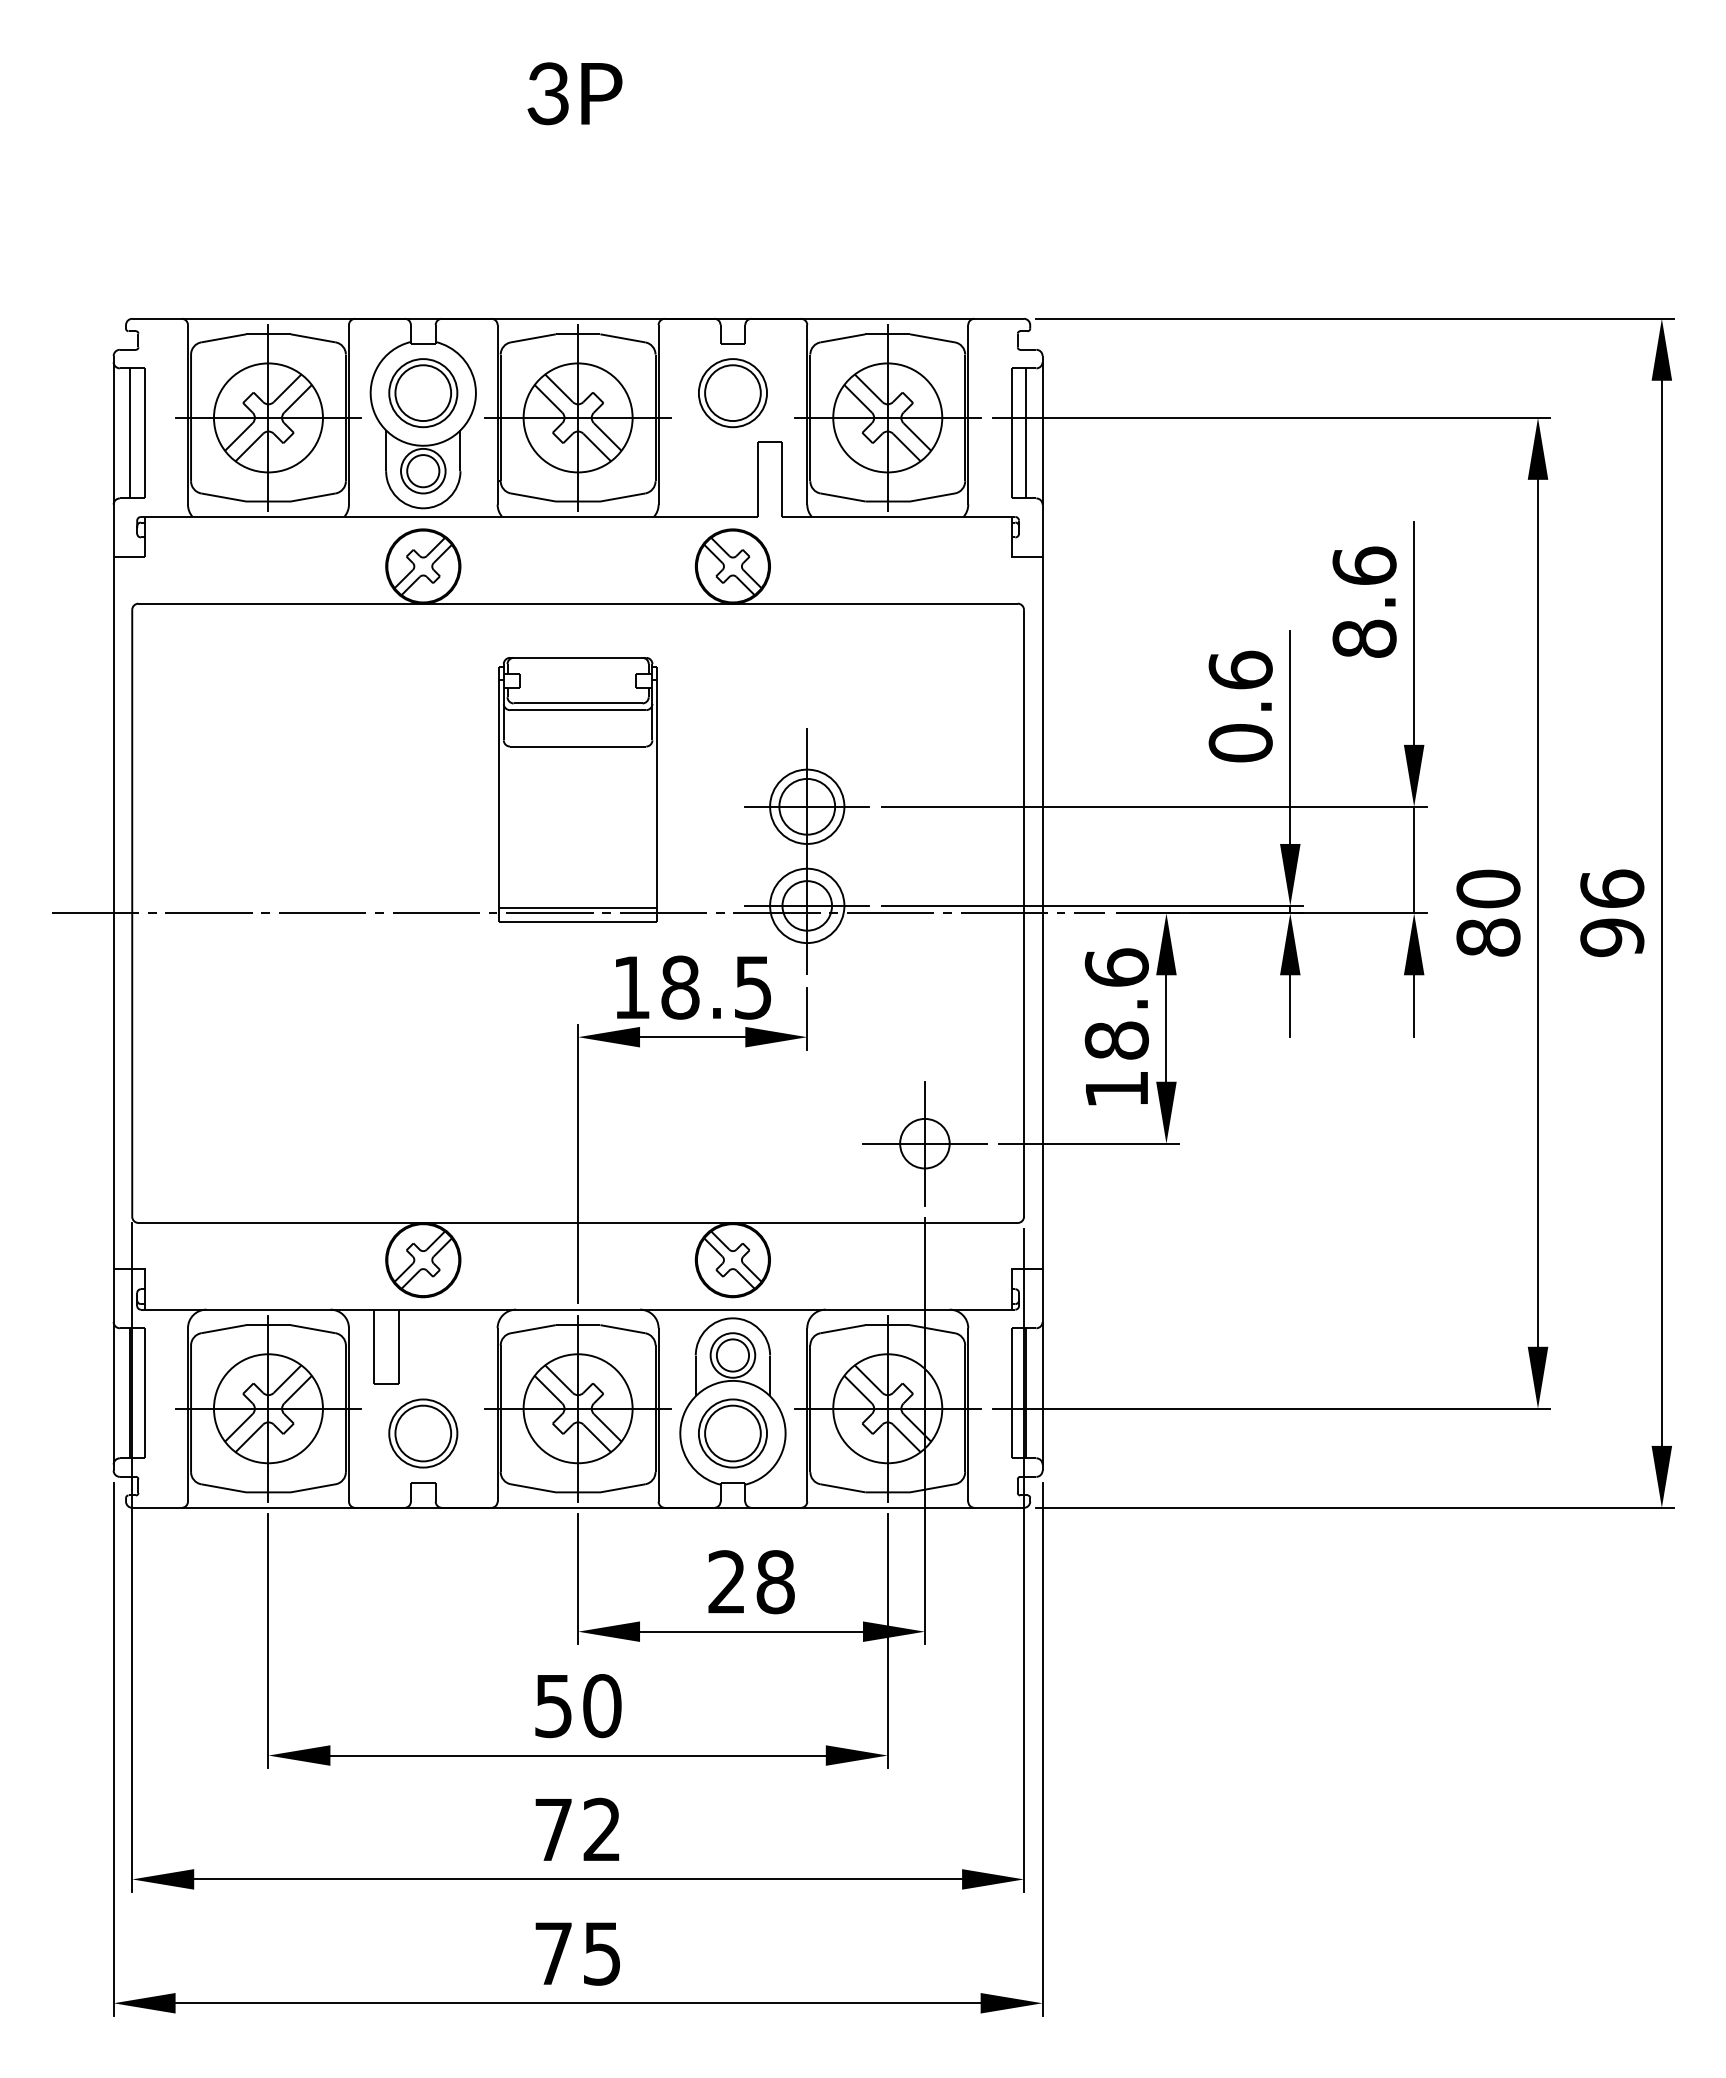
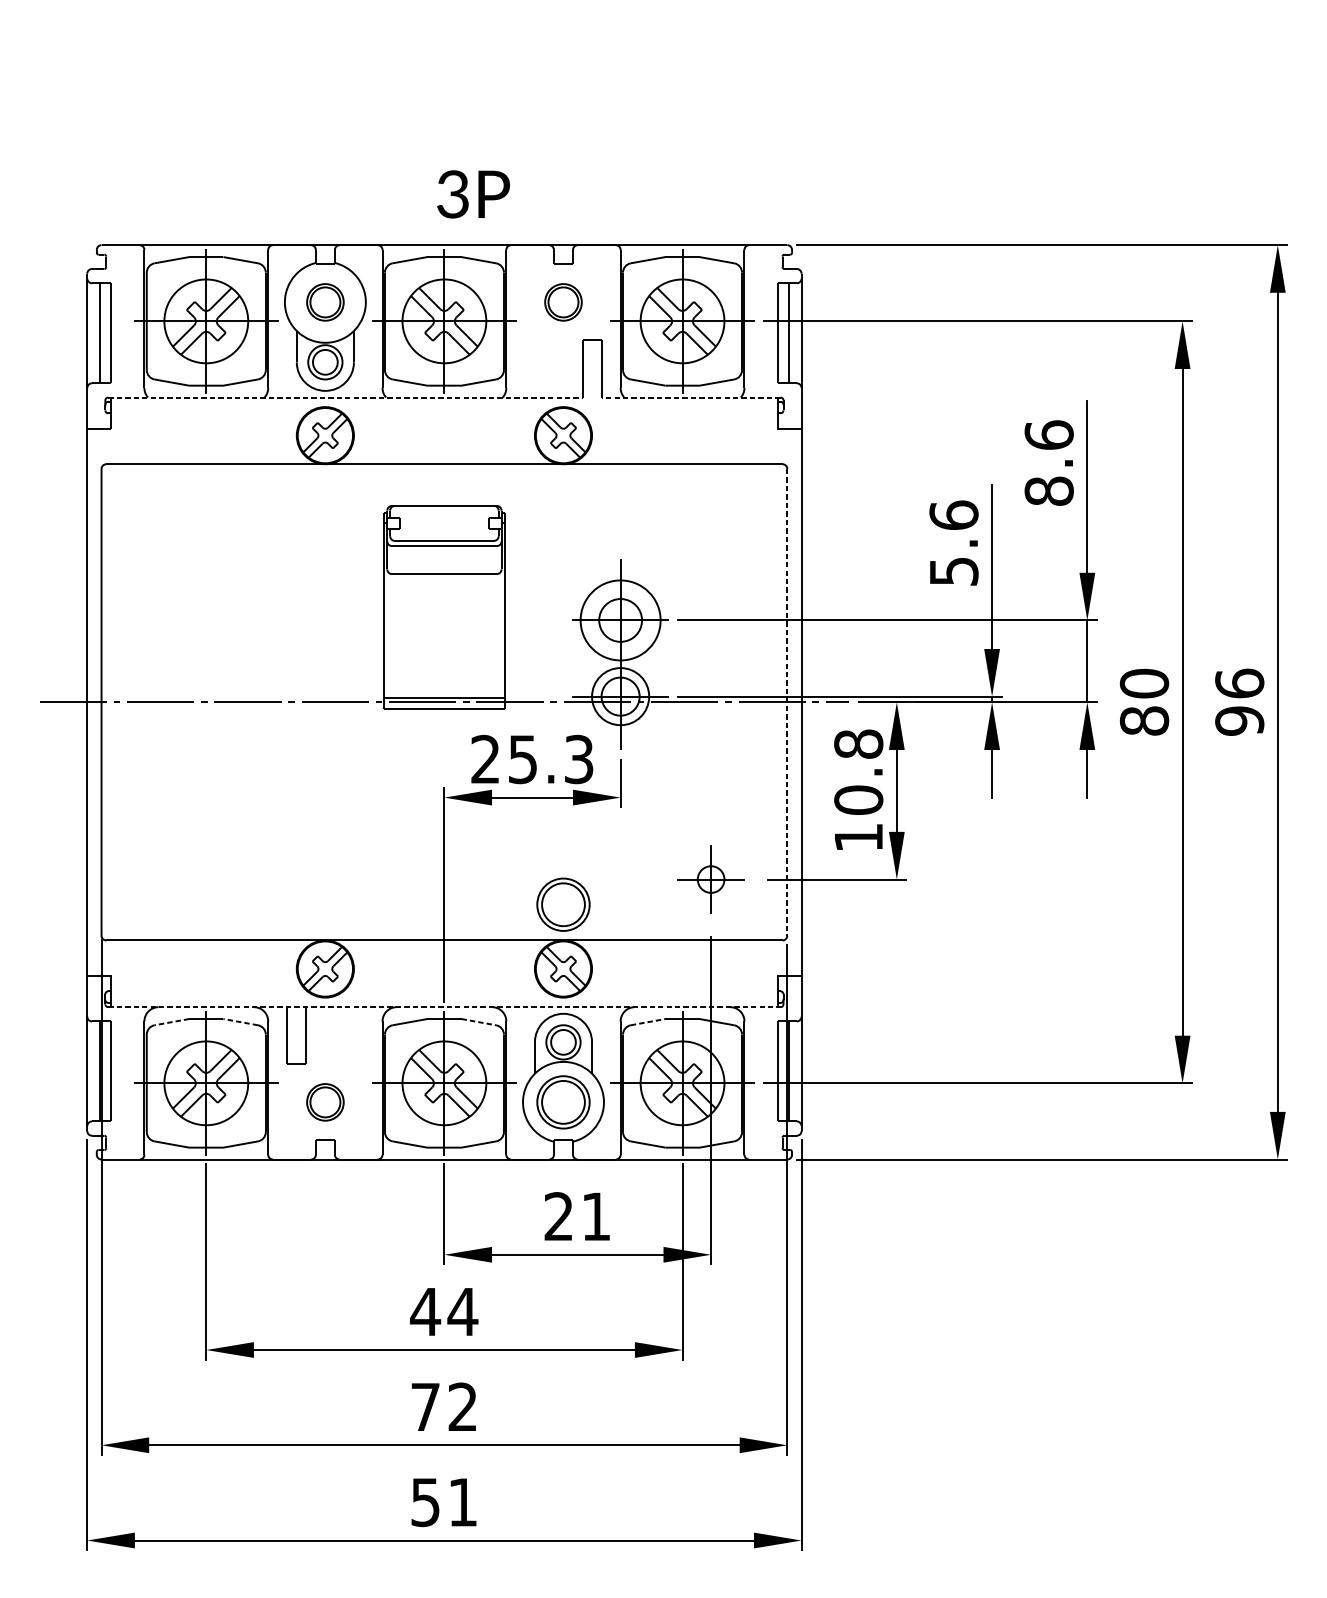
text: (574, 93) -> (473, 194), moved
part: (423, 393) -> (325, 302), size x0.7
part: (732, 393) -> (563, 302), size x0.7
line: (449, 517) -> (345, 397), solid -> dashed
line: (898, 517) -> (690, 397), solid -> dashed
text: (1240, 743) -> (953, 571), 0.6 -> 5.6
circle: (807, 806) -> (620, 620), size x1.4
line: (1024, 913) -> (787, 702), solid -> dashed
text: (692, 987) -> (532, 759), 18.5 -> 25.3
text: (1116, 1003) -> (858, 771), 18.6 -> 10.8
part: (924, 1143) -> (710, 879), size x0.7
part: (732, 1176) -> (563, 904), added
line: (578, 1309) -> (444, 1007), solid -> dashed
line: (223, 1329) -> (171, 1022), solid -> dashed
line: (313, 1329) -> (240, 1022), solid -> dashed
line: (622, 1329) -> (478, 1022), solid -> dashed
line: (843, 1329) -> (648, 1022), solid -> dashed
part: (423, 1433) -> (325, 1102), size x0.7
text: (775, 1582) -> (596, 1216), 28 -> 21
text: (577, 1706) -> (443, 1312), 50 -> 44
text: (577, 1953) -> (443, 1502), 75 -> 51

